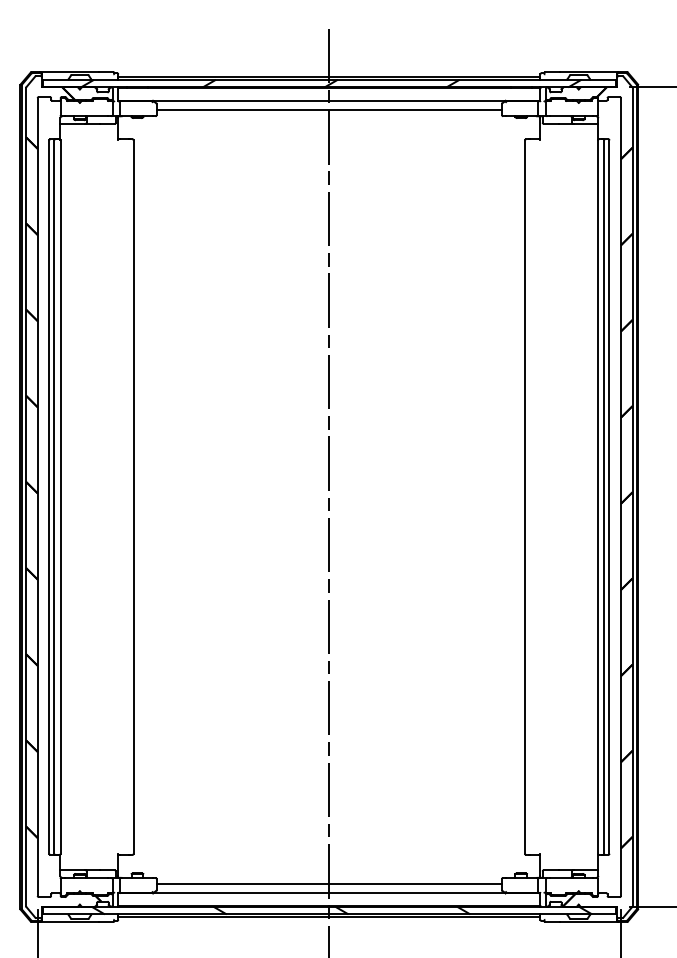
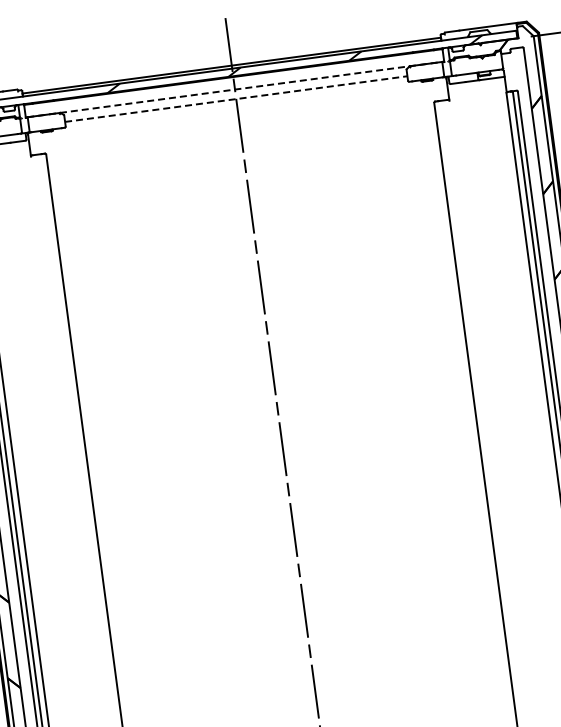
line: (329, 100) -> (235, 89), solid -> dashed
line: (329, 110) -> (236, 99), solid -> dashed

